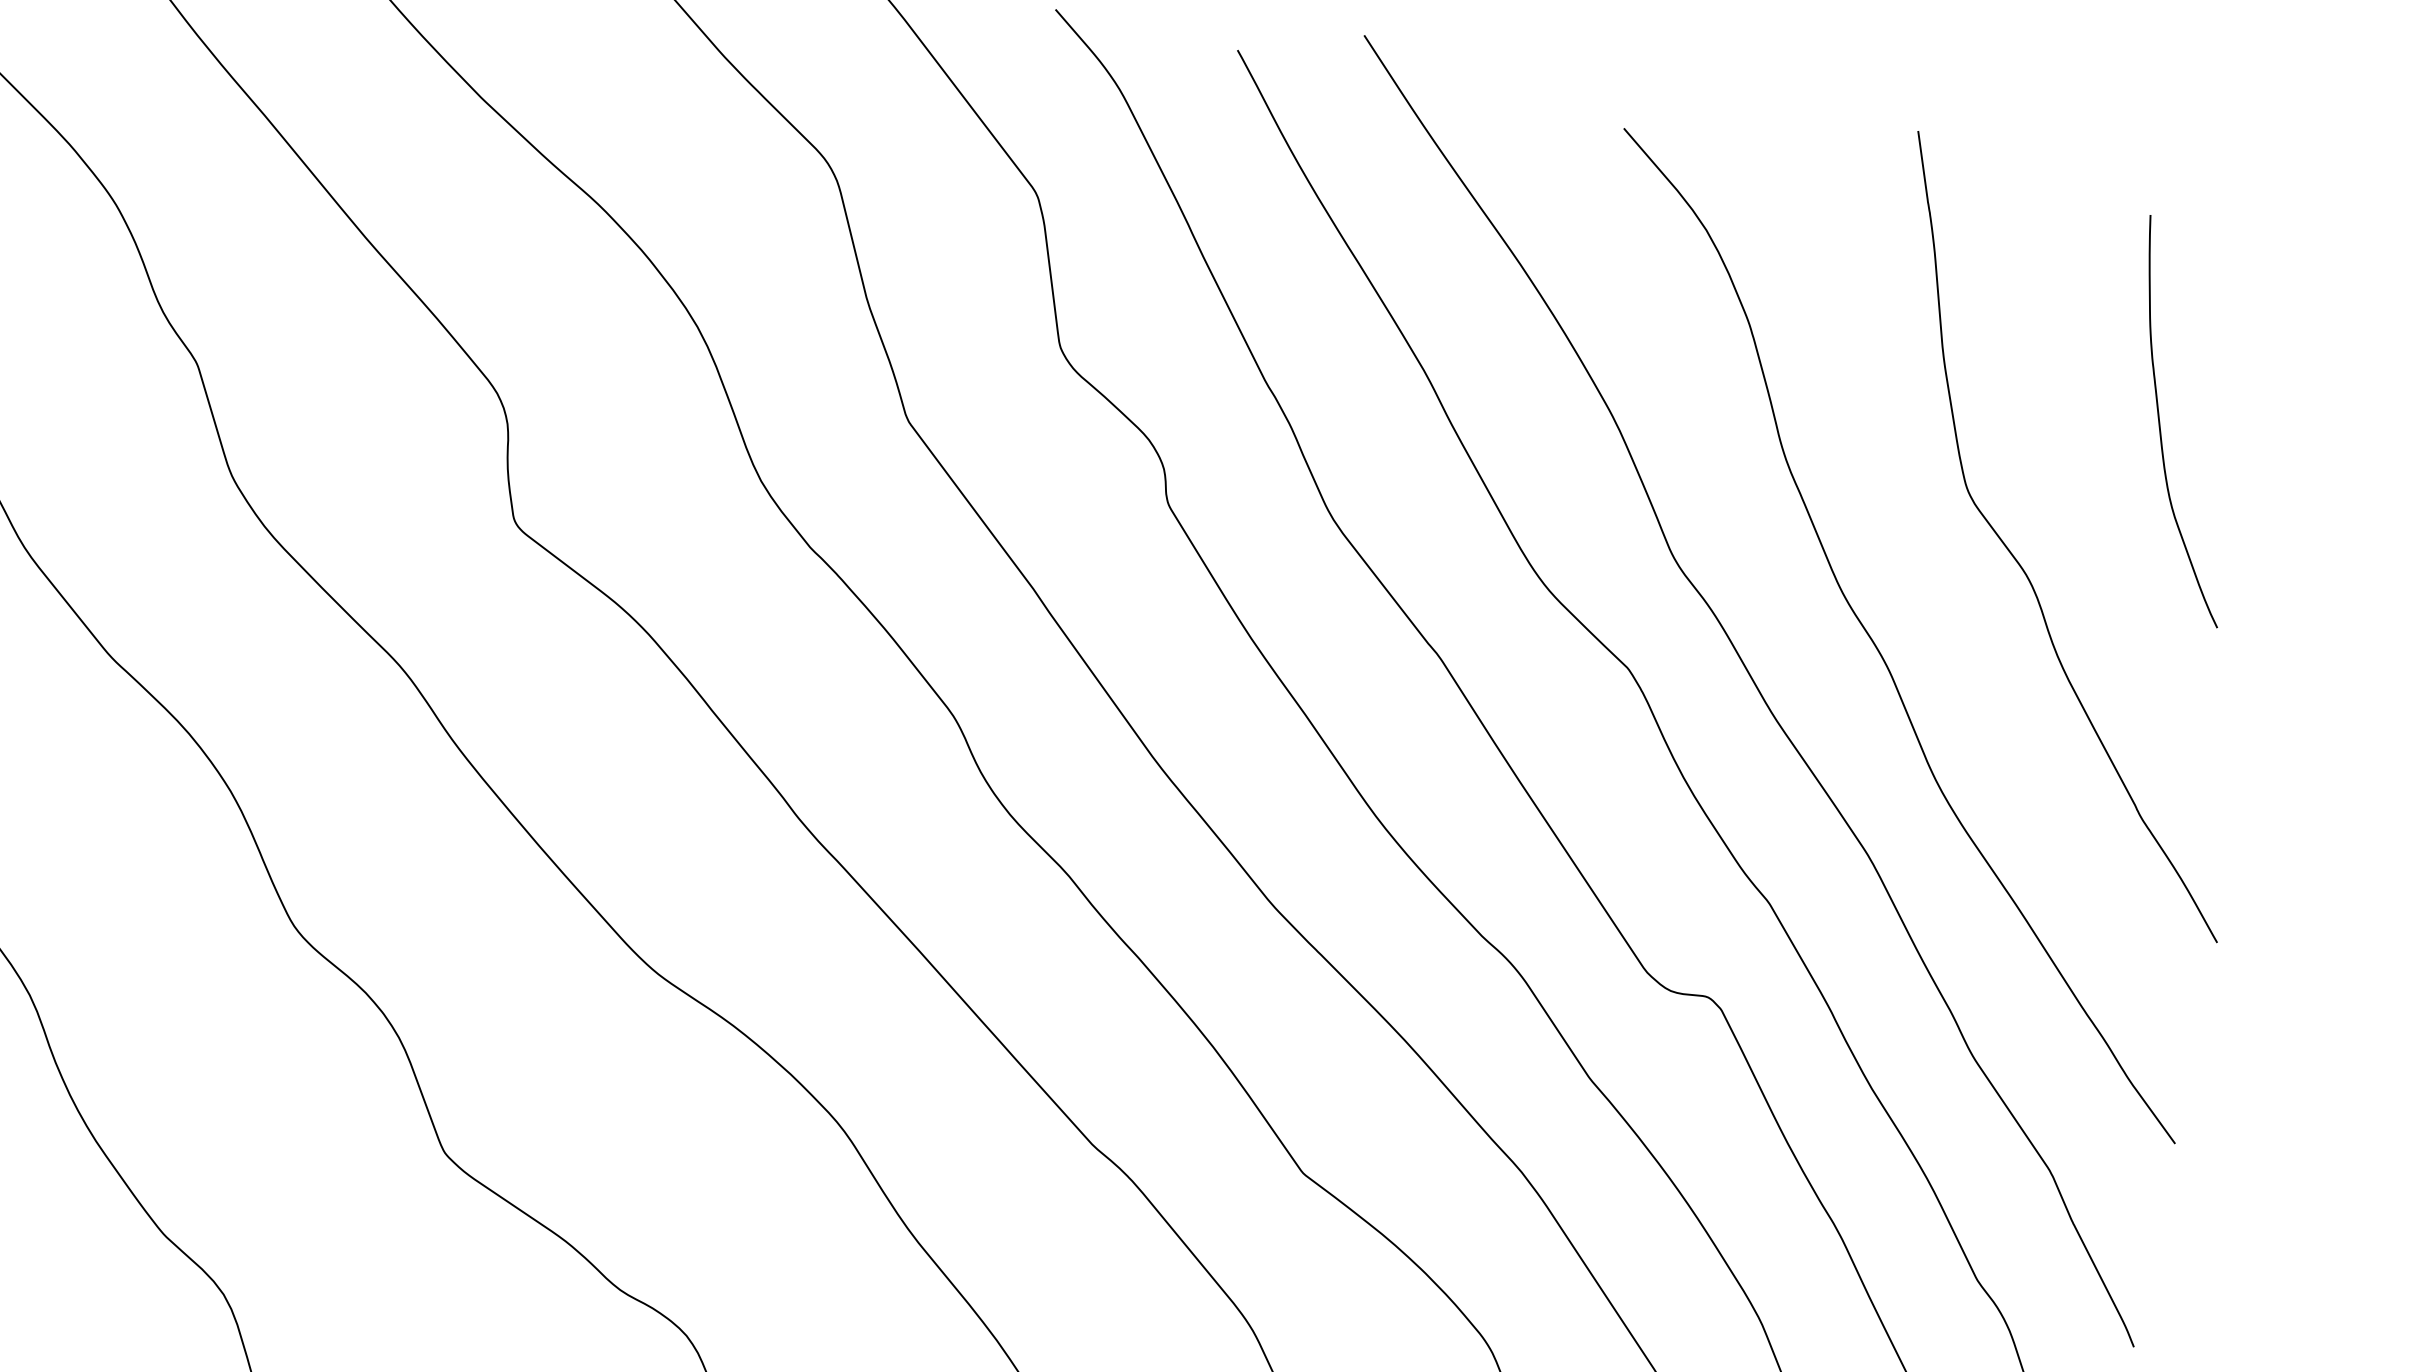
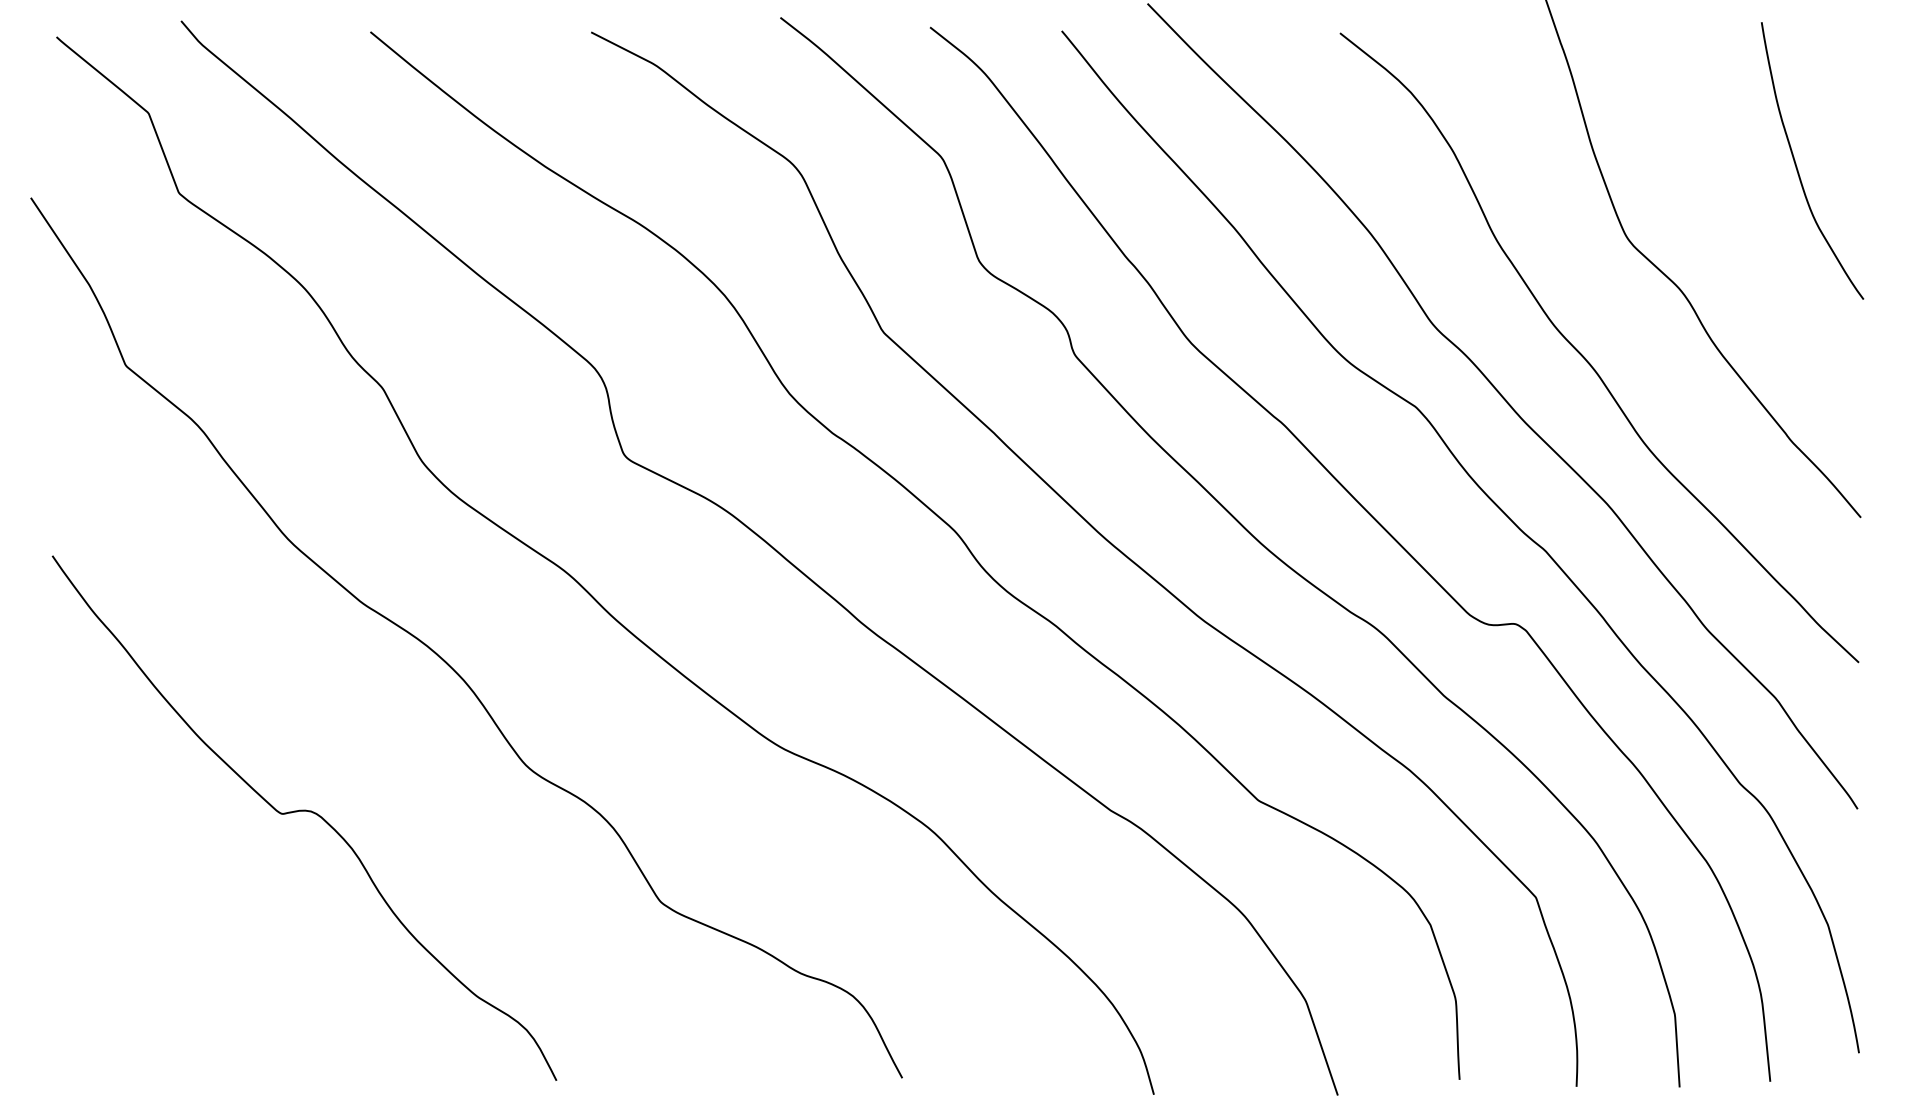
curve: (2161, 425) -> (1797, 166), moved

